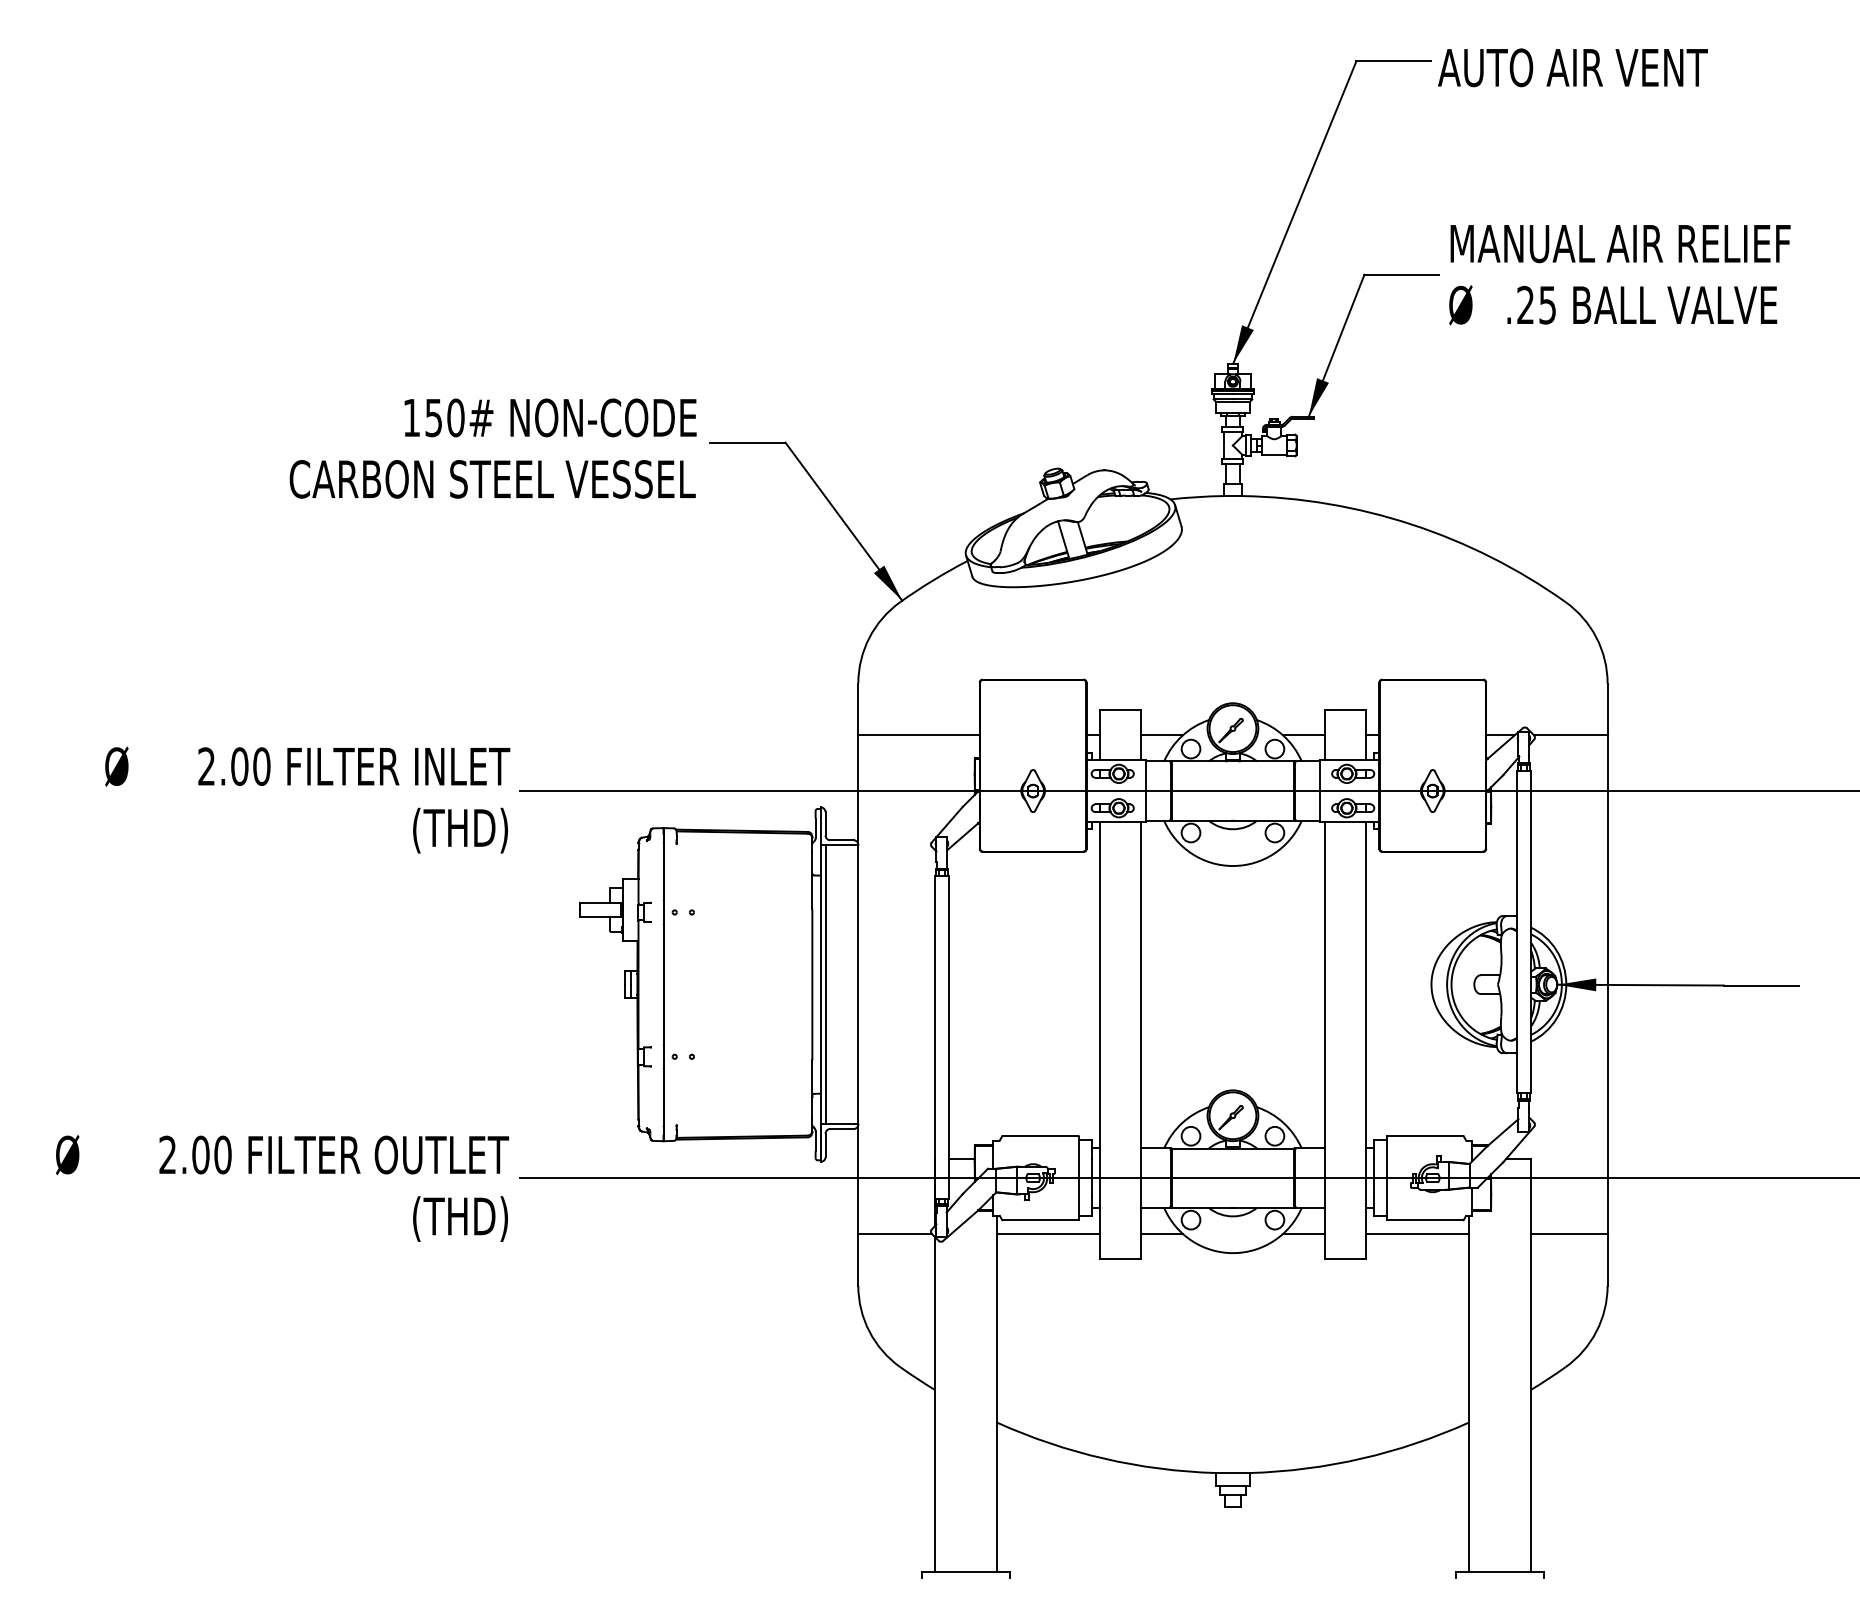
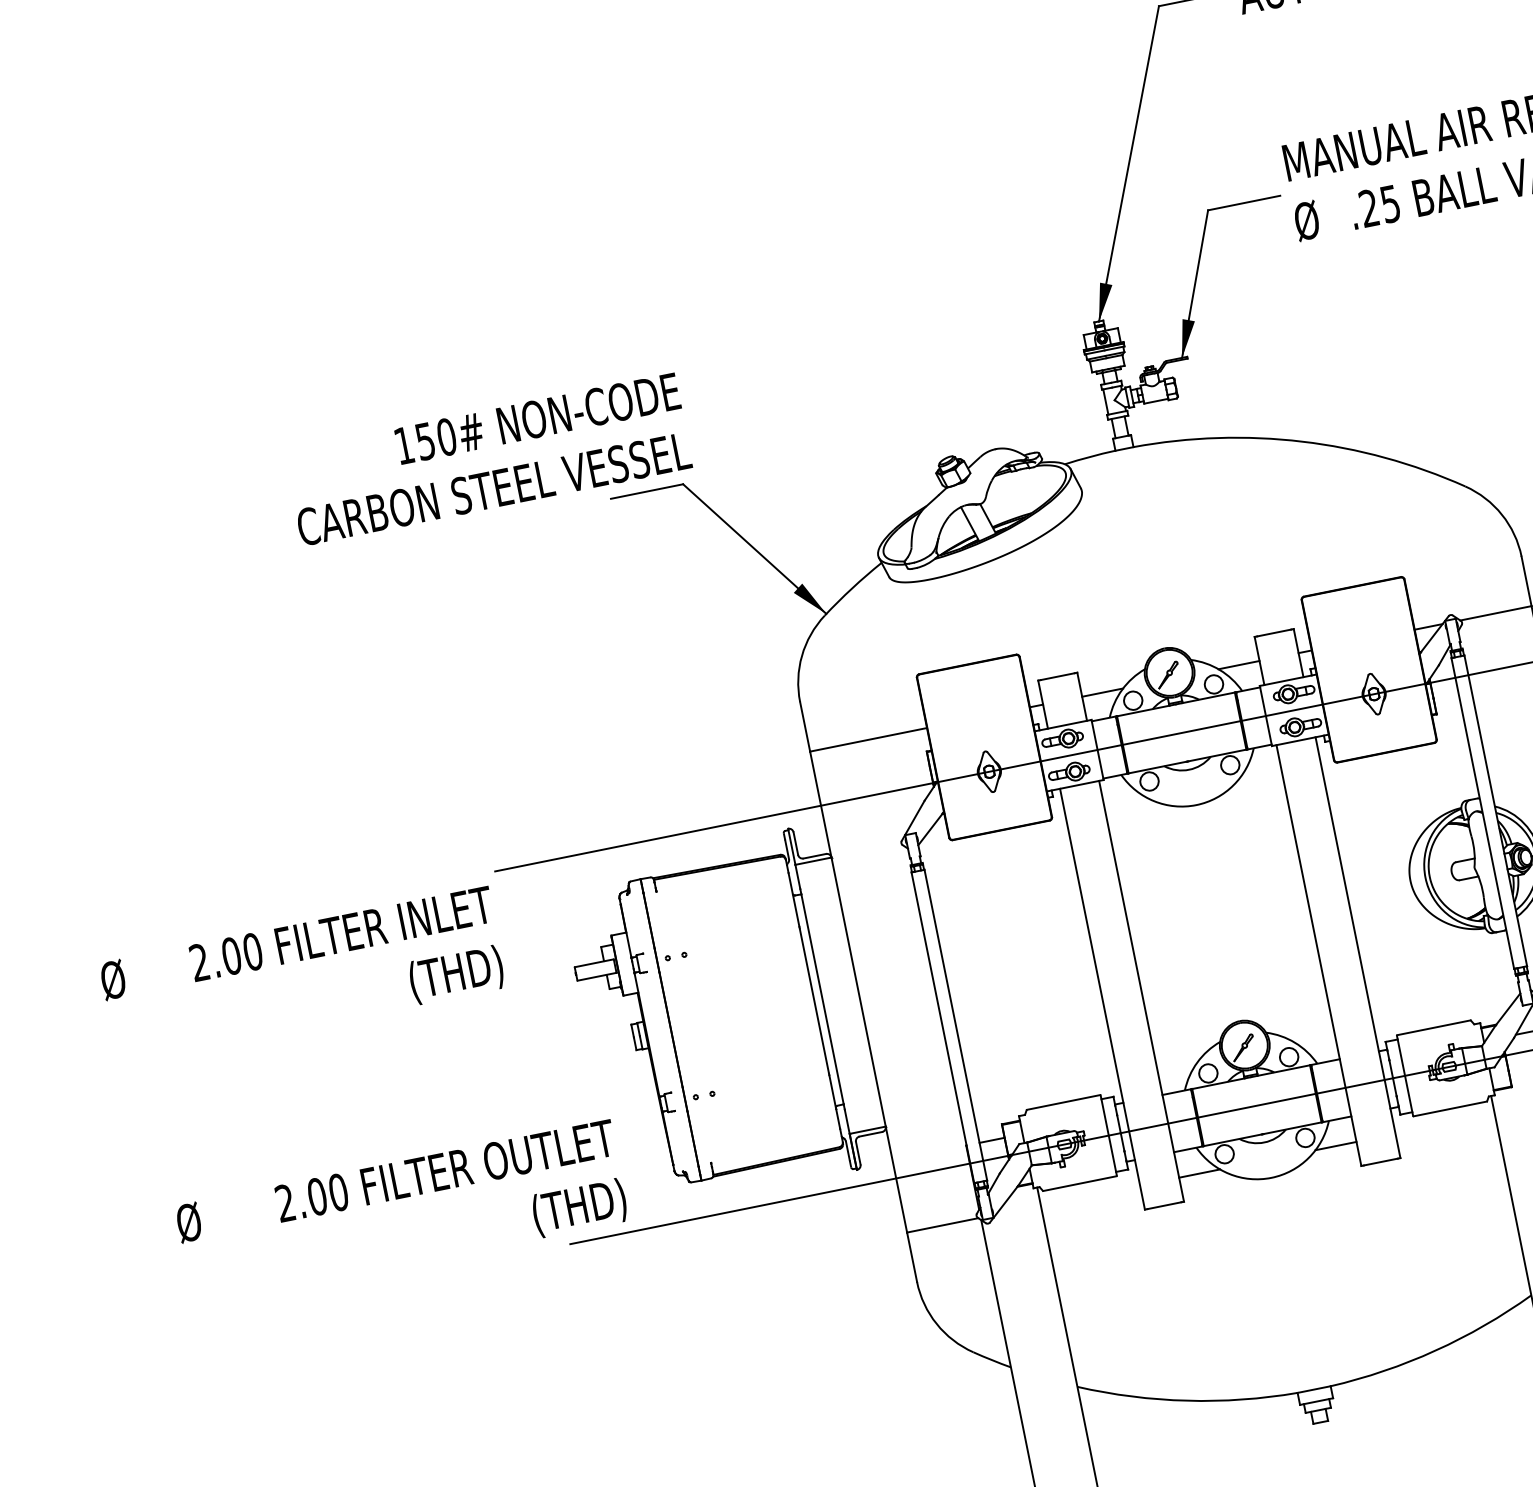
text: (492, 448) -> (487, 459), moved
text: (307, 799) -> (303, 974), moved
line: (825, 984) -> (826, 998), removed
text: (282, 1188) -> (402, 1213), moved
line: (1048, 1234) -> (1090, 1195), removed
line: (1416, 1234) -> (1444, 1124), removed

